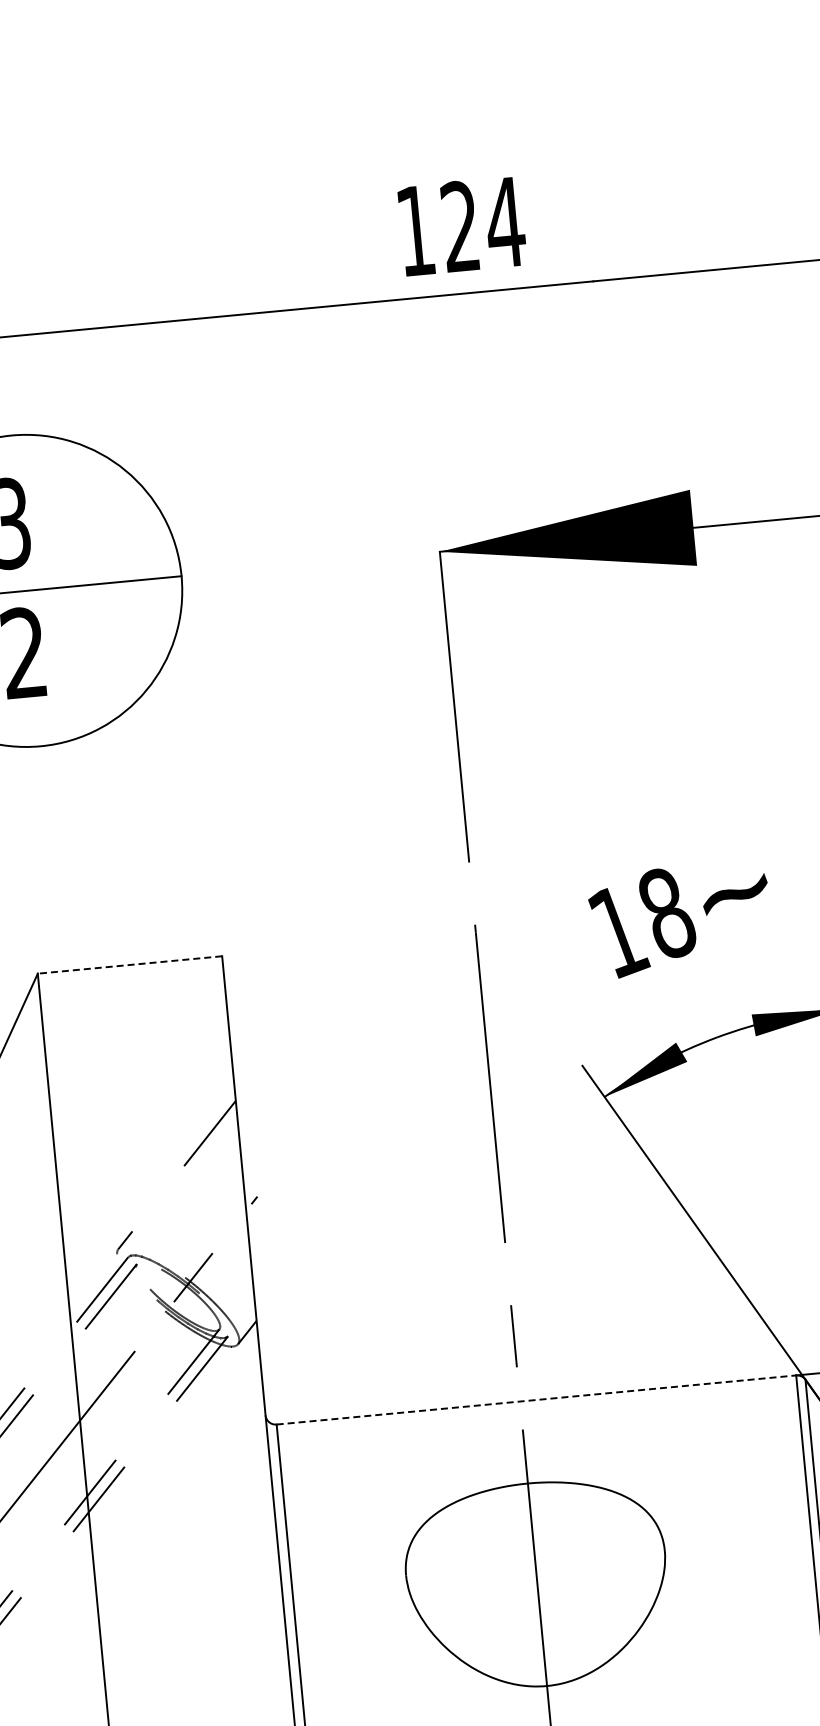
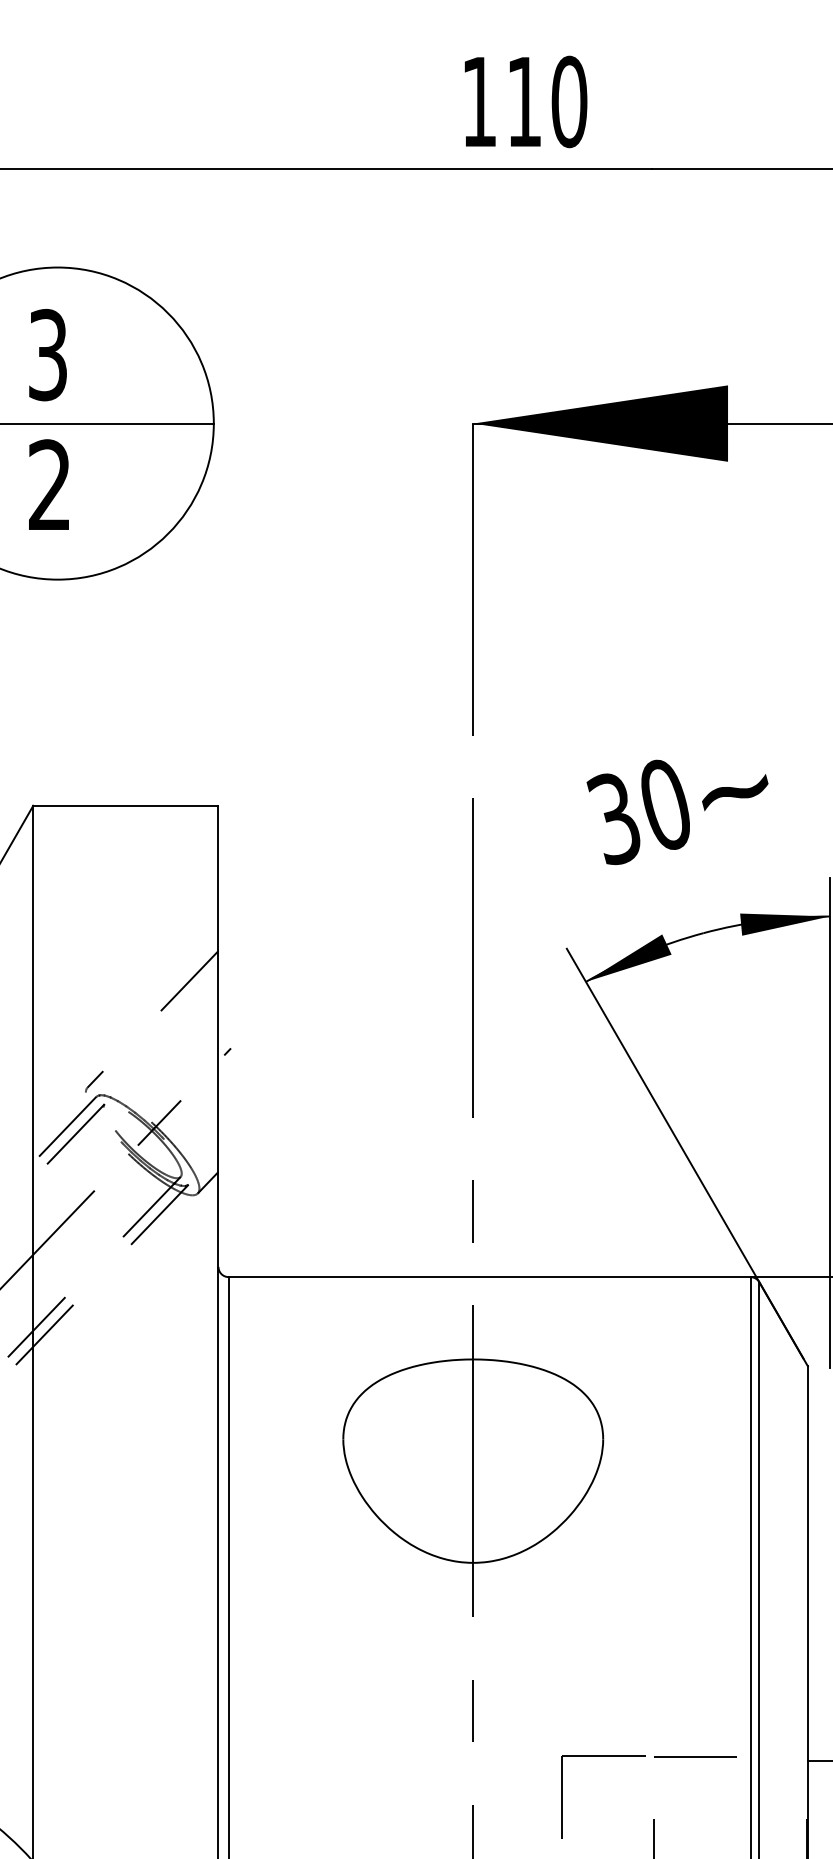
text: (483, 224) -> (547, 101), 124 -> 110
text: (641, 923) -> (639, 812), 18 -> 30
line: (129, 964) -> (125, 805), dashed -> solid
line: (536, 1400) -> (489, 1277), dashed -> solid

